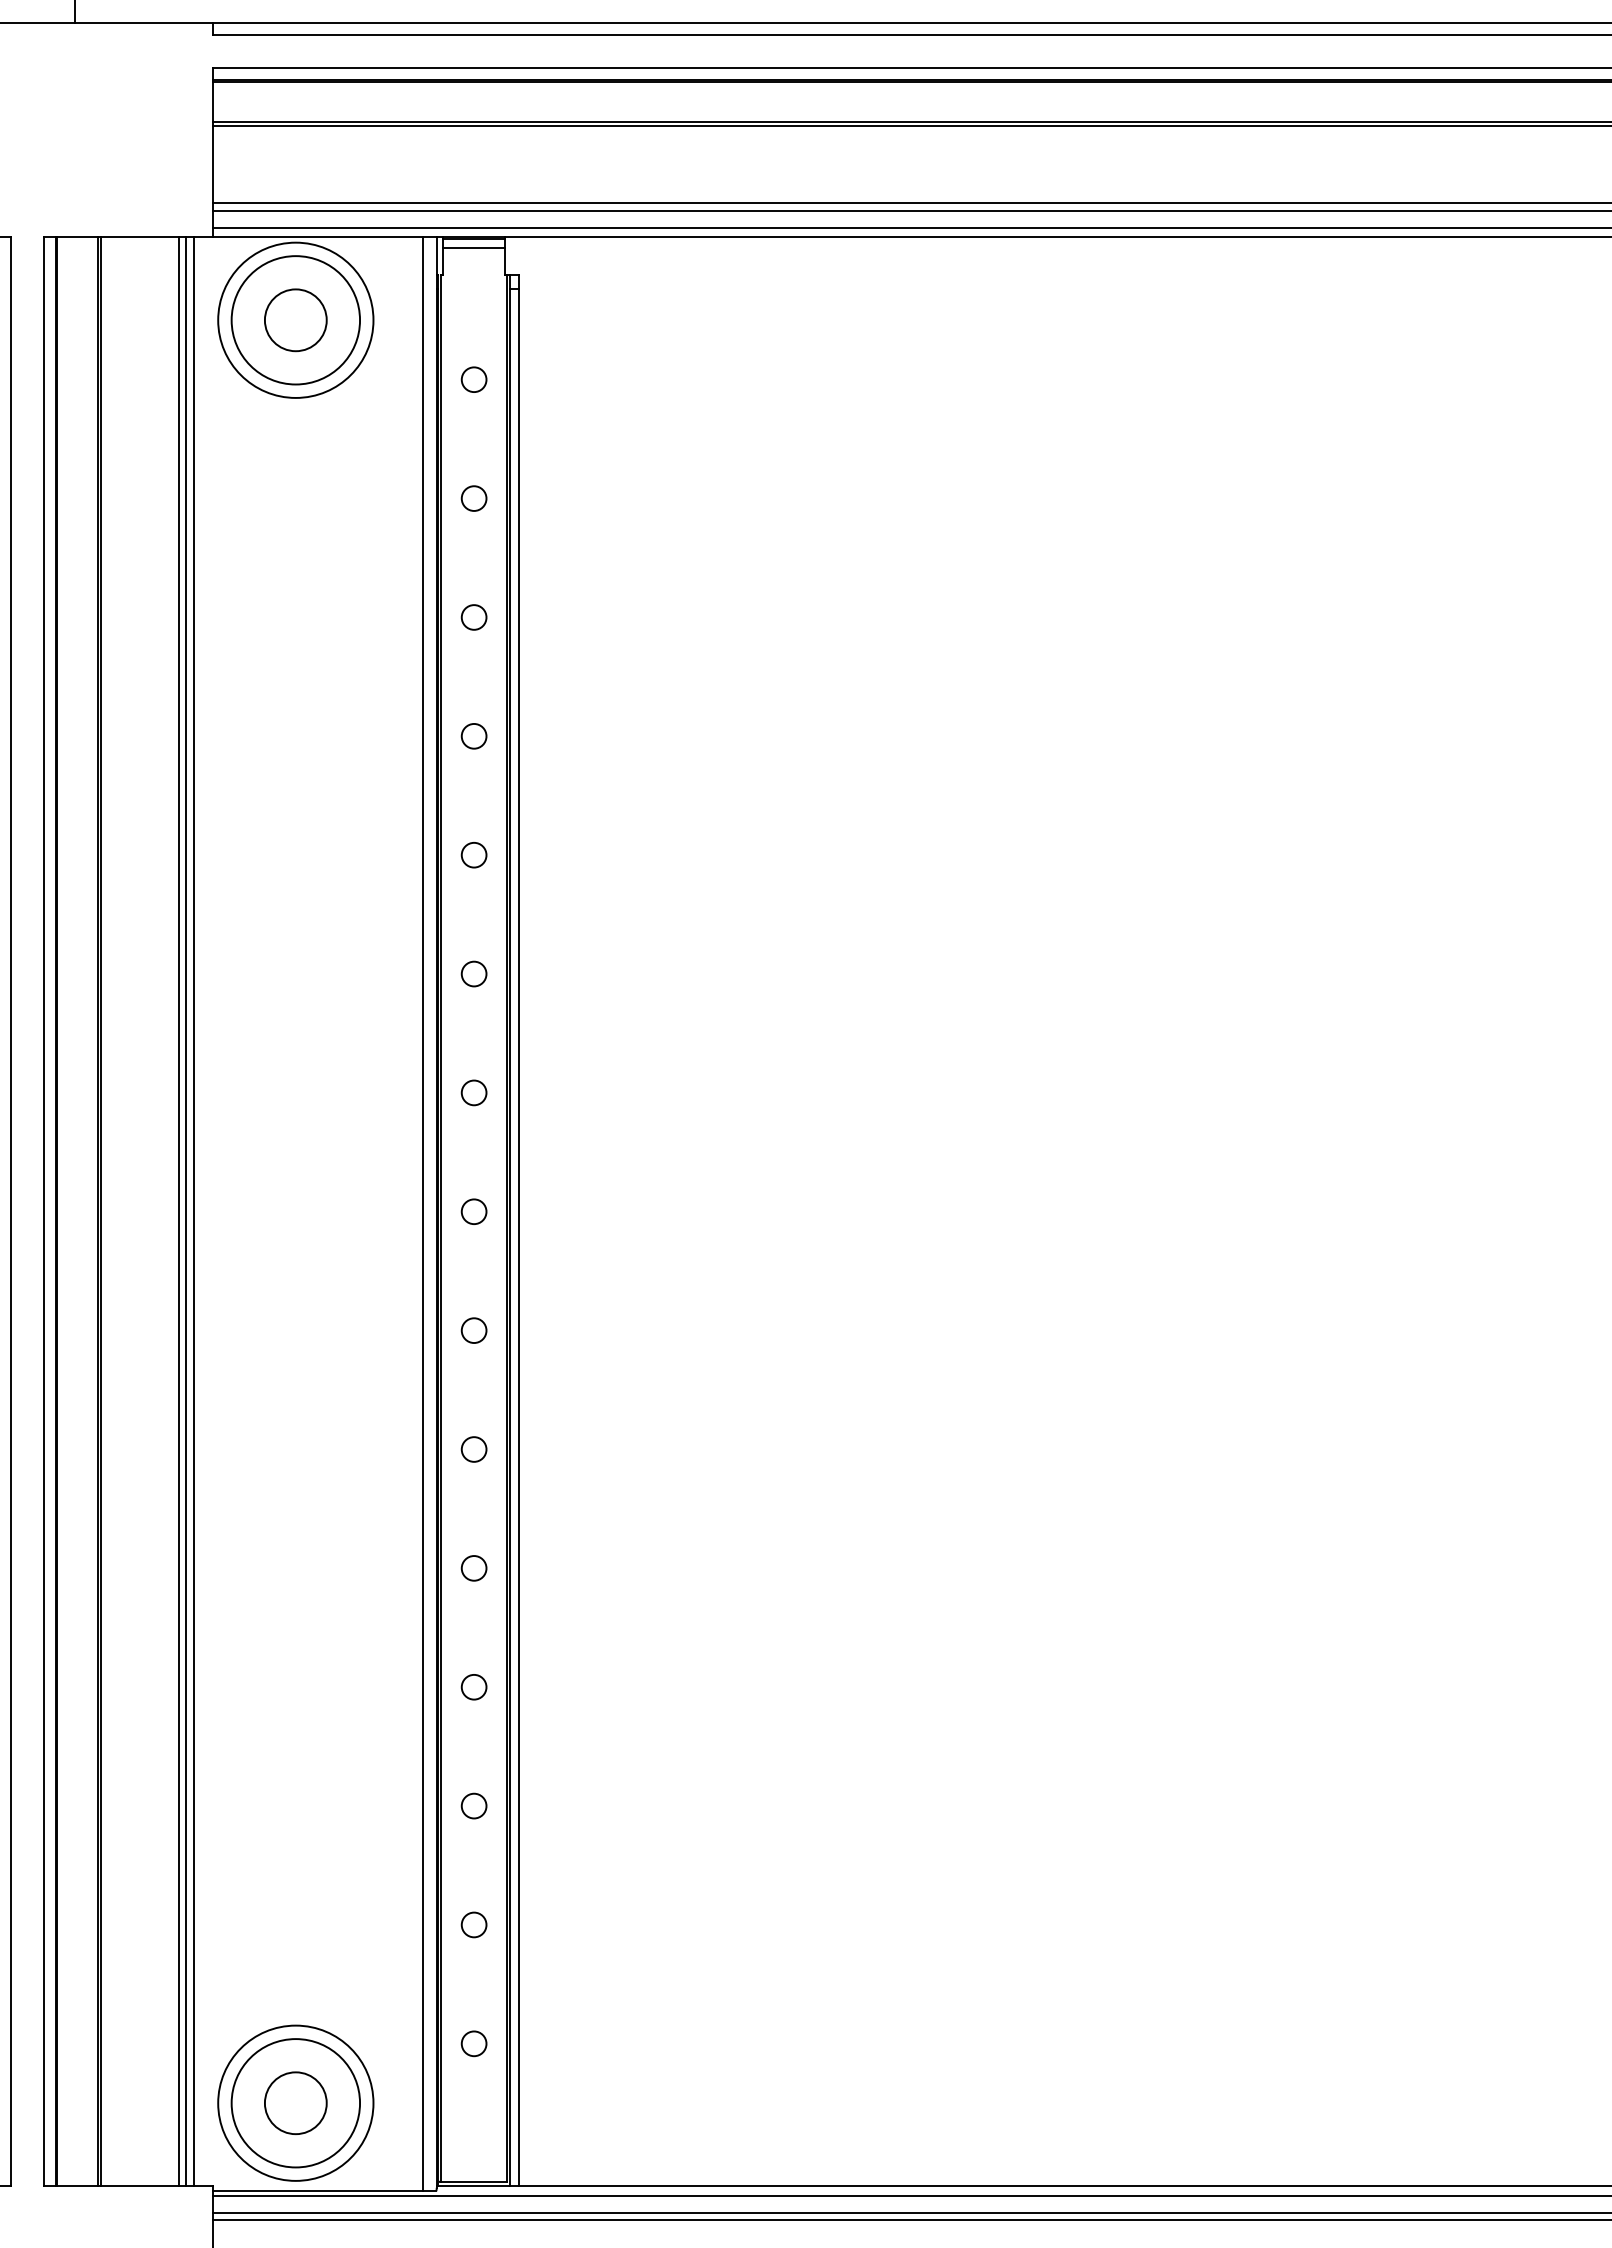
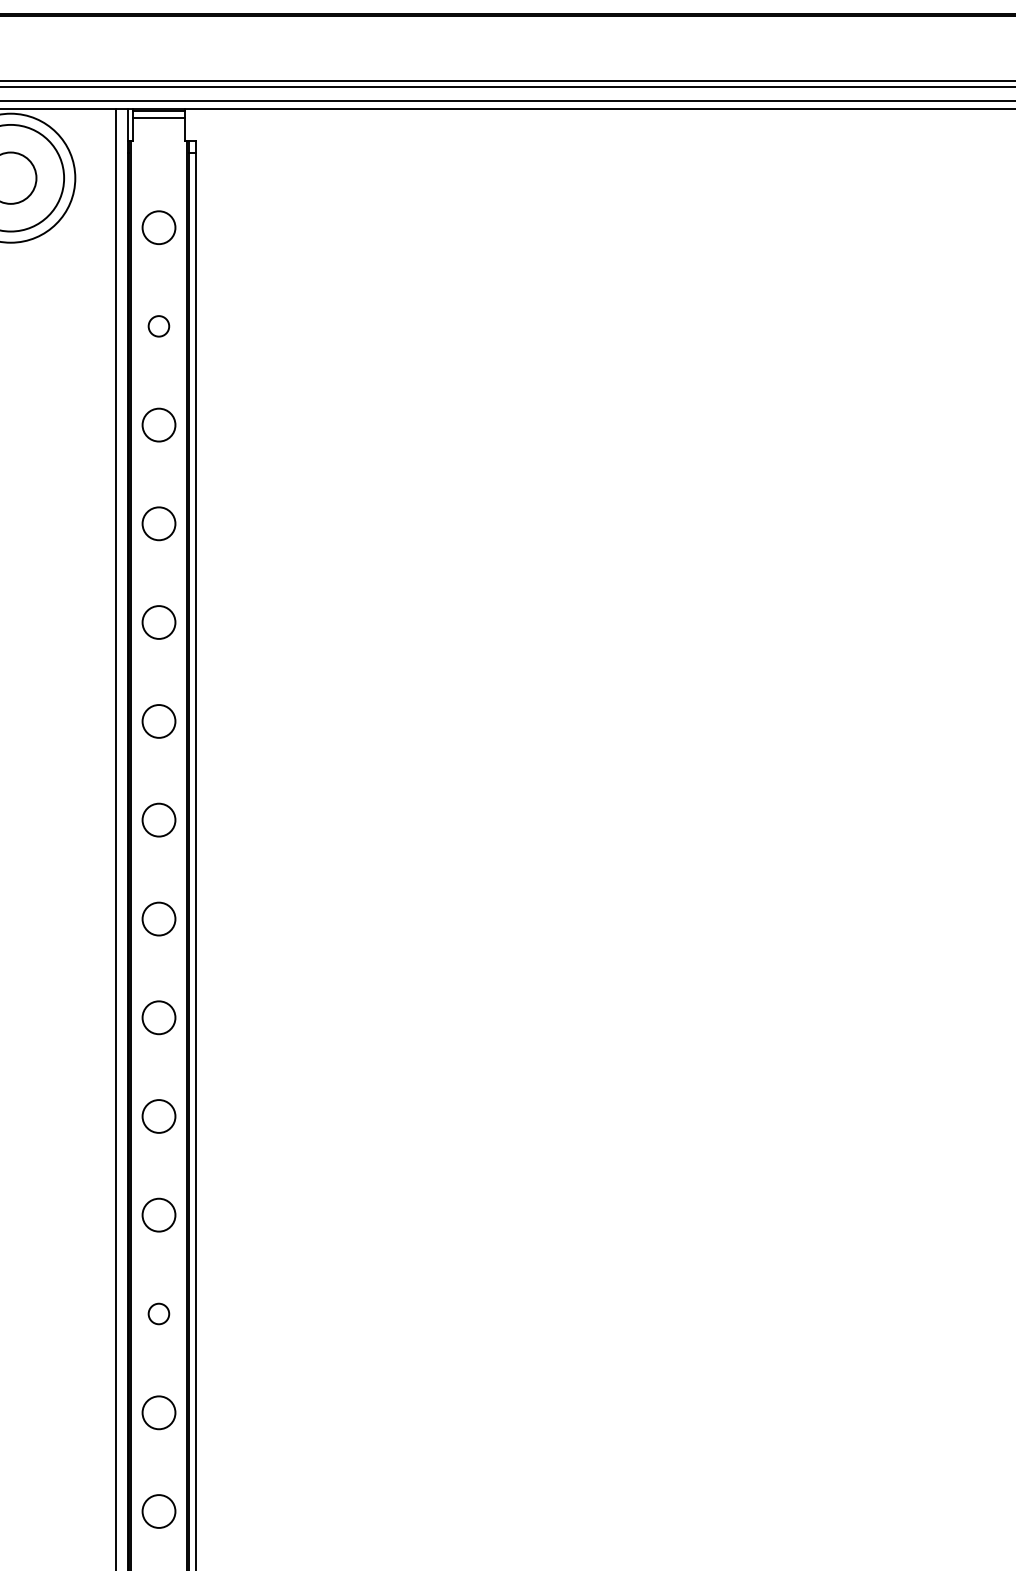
circle: (473, 379) -> (158, 227), size x1.6
circle: (473, 617) -> (158, 425), size x1.6
circle: (473, 736) -> (158, 524), size x1.6
circle: (473, 855) -> (158, 622), size x1.6
circle: (473, 973) -> (158, 720), size x1.6
circle: (473, 1092) -> (158, 819), size x1.6
circle: (473, 1211) -> (158, 918), size x1.6
circle: (473, 1330) -> (158, 1017), size x1.6
circle: (473, 1449) -> (158, 1116), size x1.6
circle: (473, 1568) -> (158, 1215), size x1.6
circle: (473, 1805) -> (158, 1412), size x1.6
circle: (473, 1924) -> (158, 1511), size x1.6

